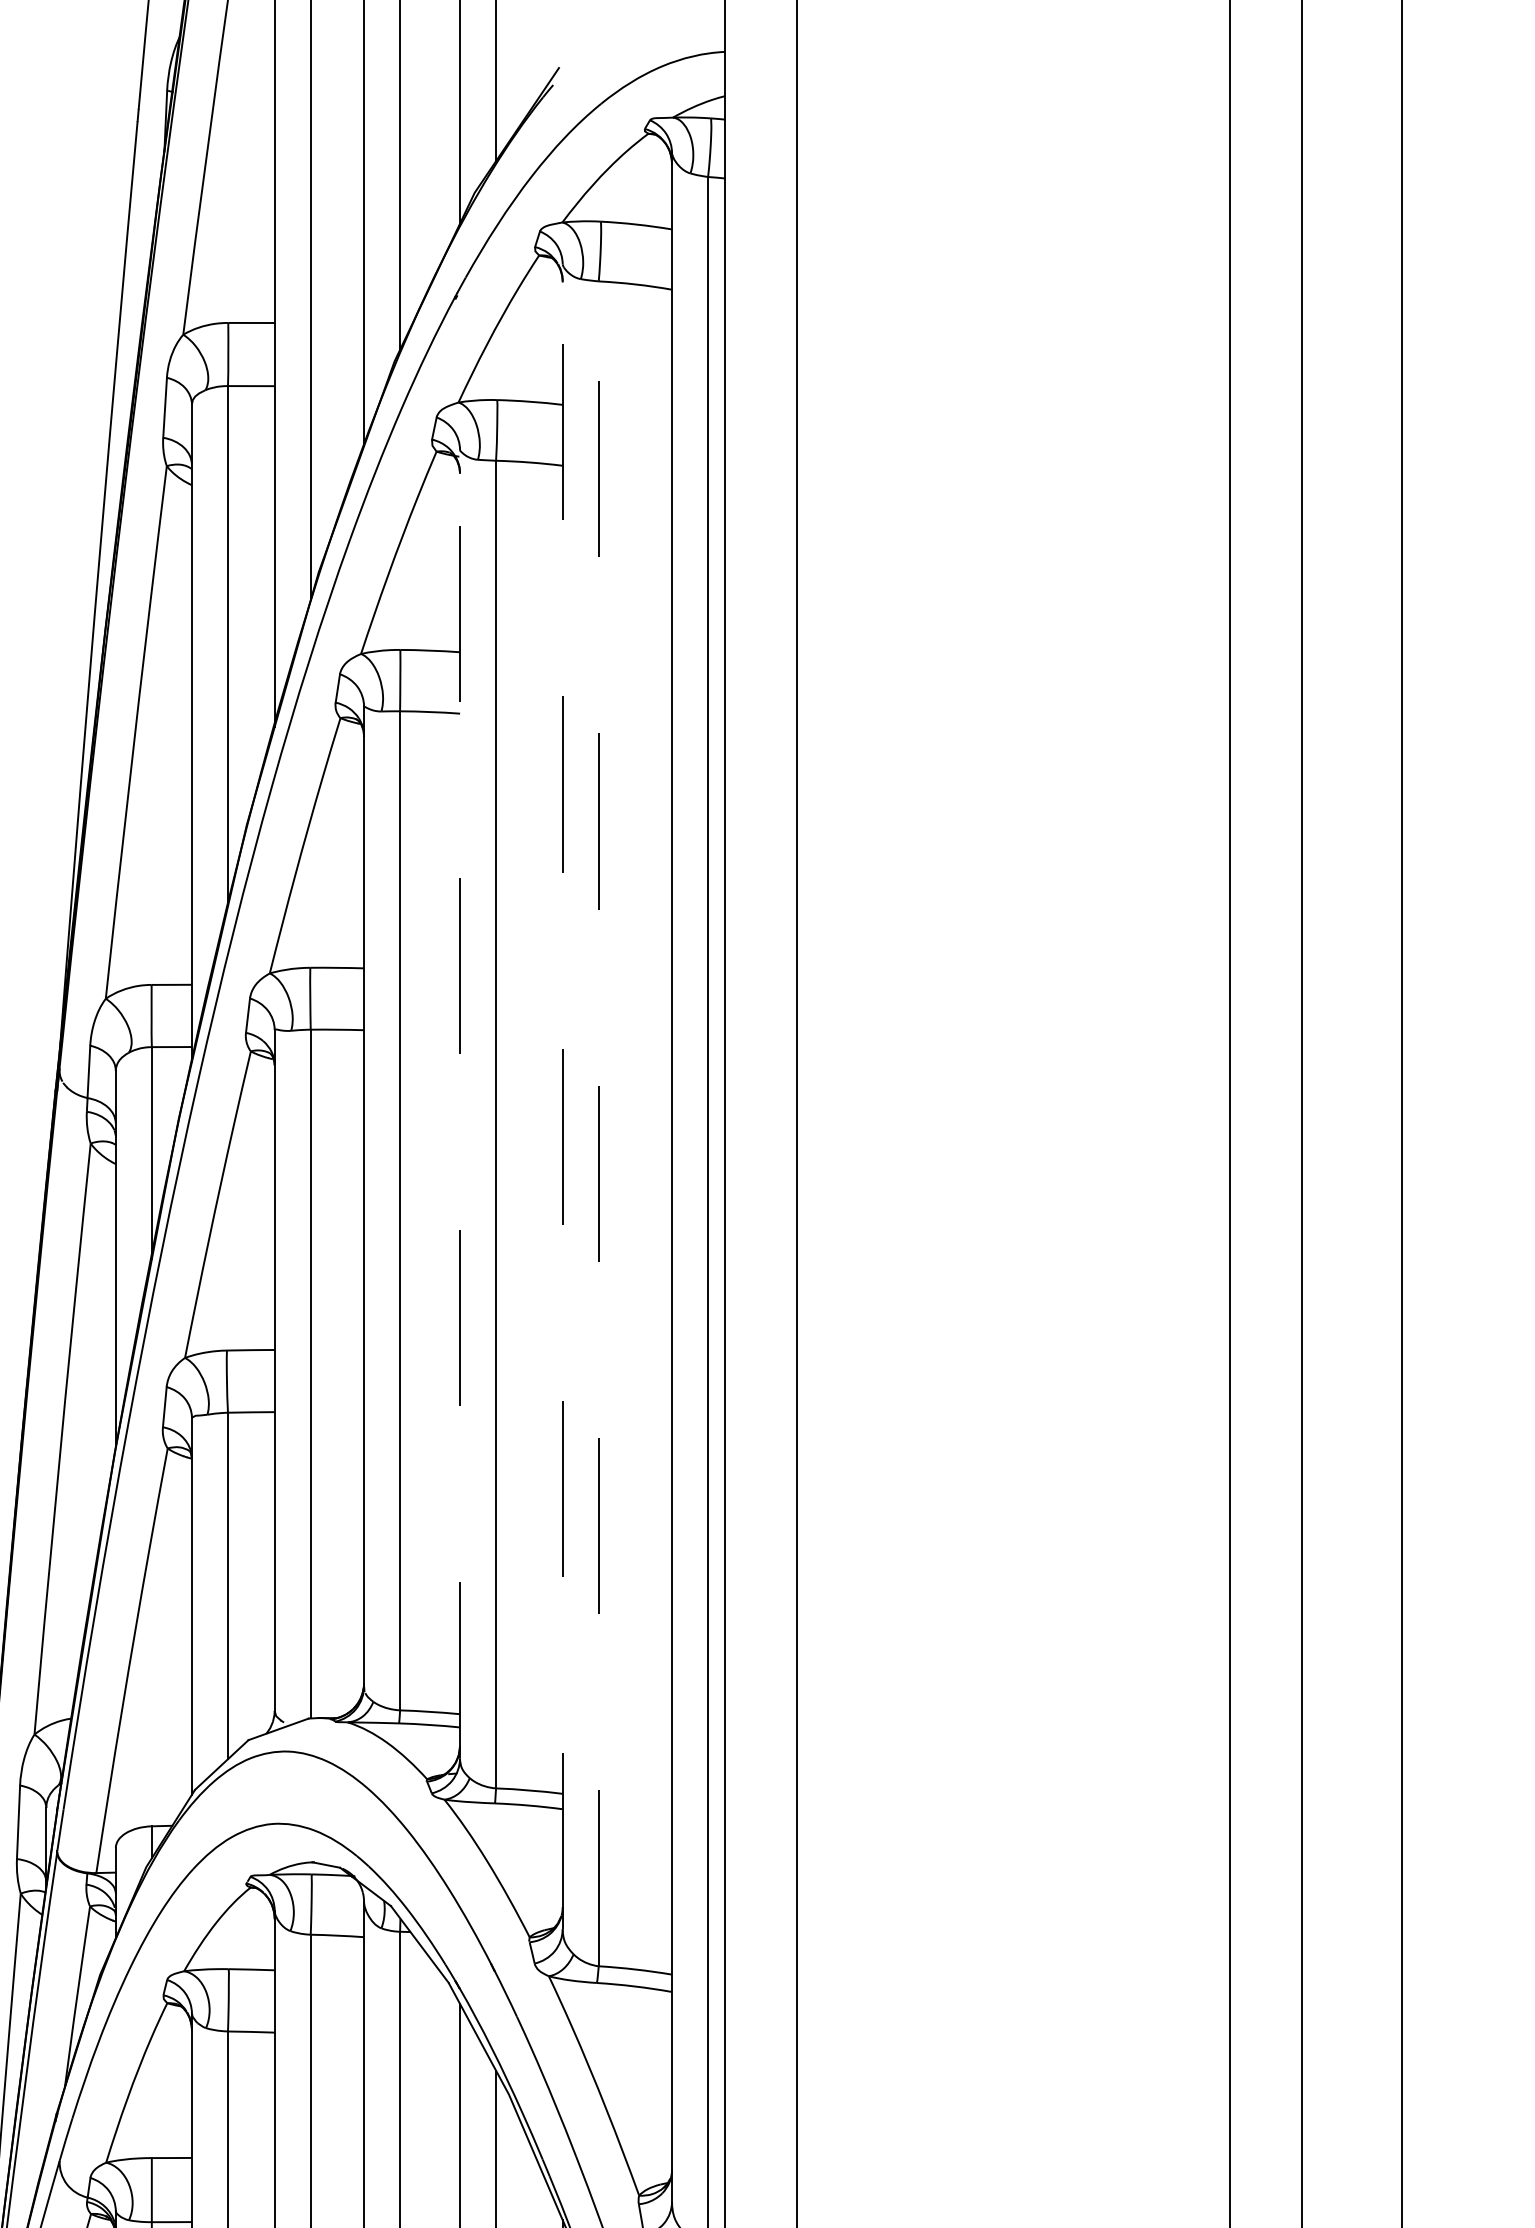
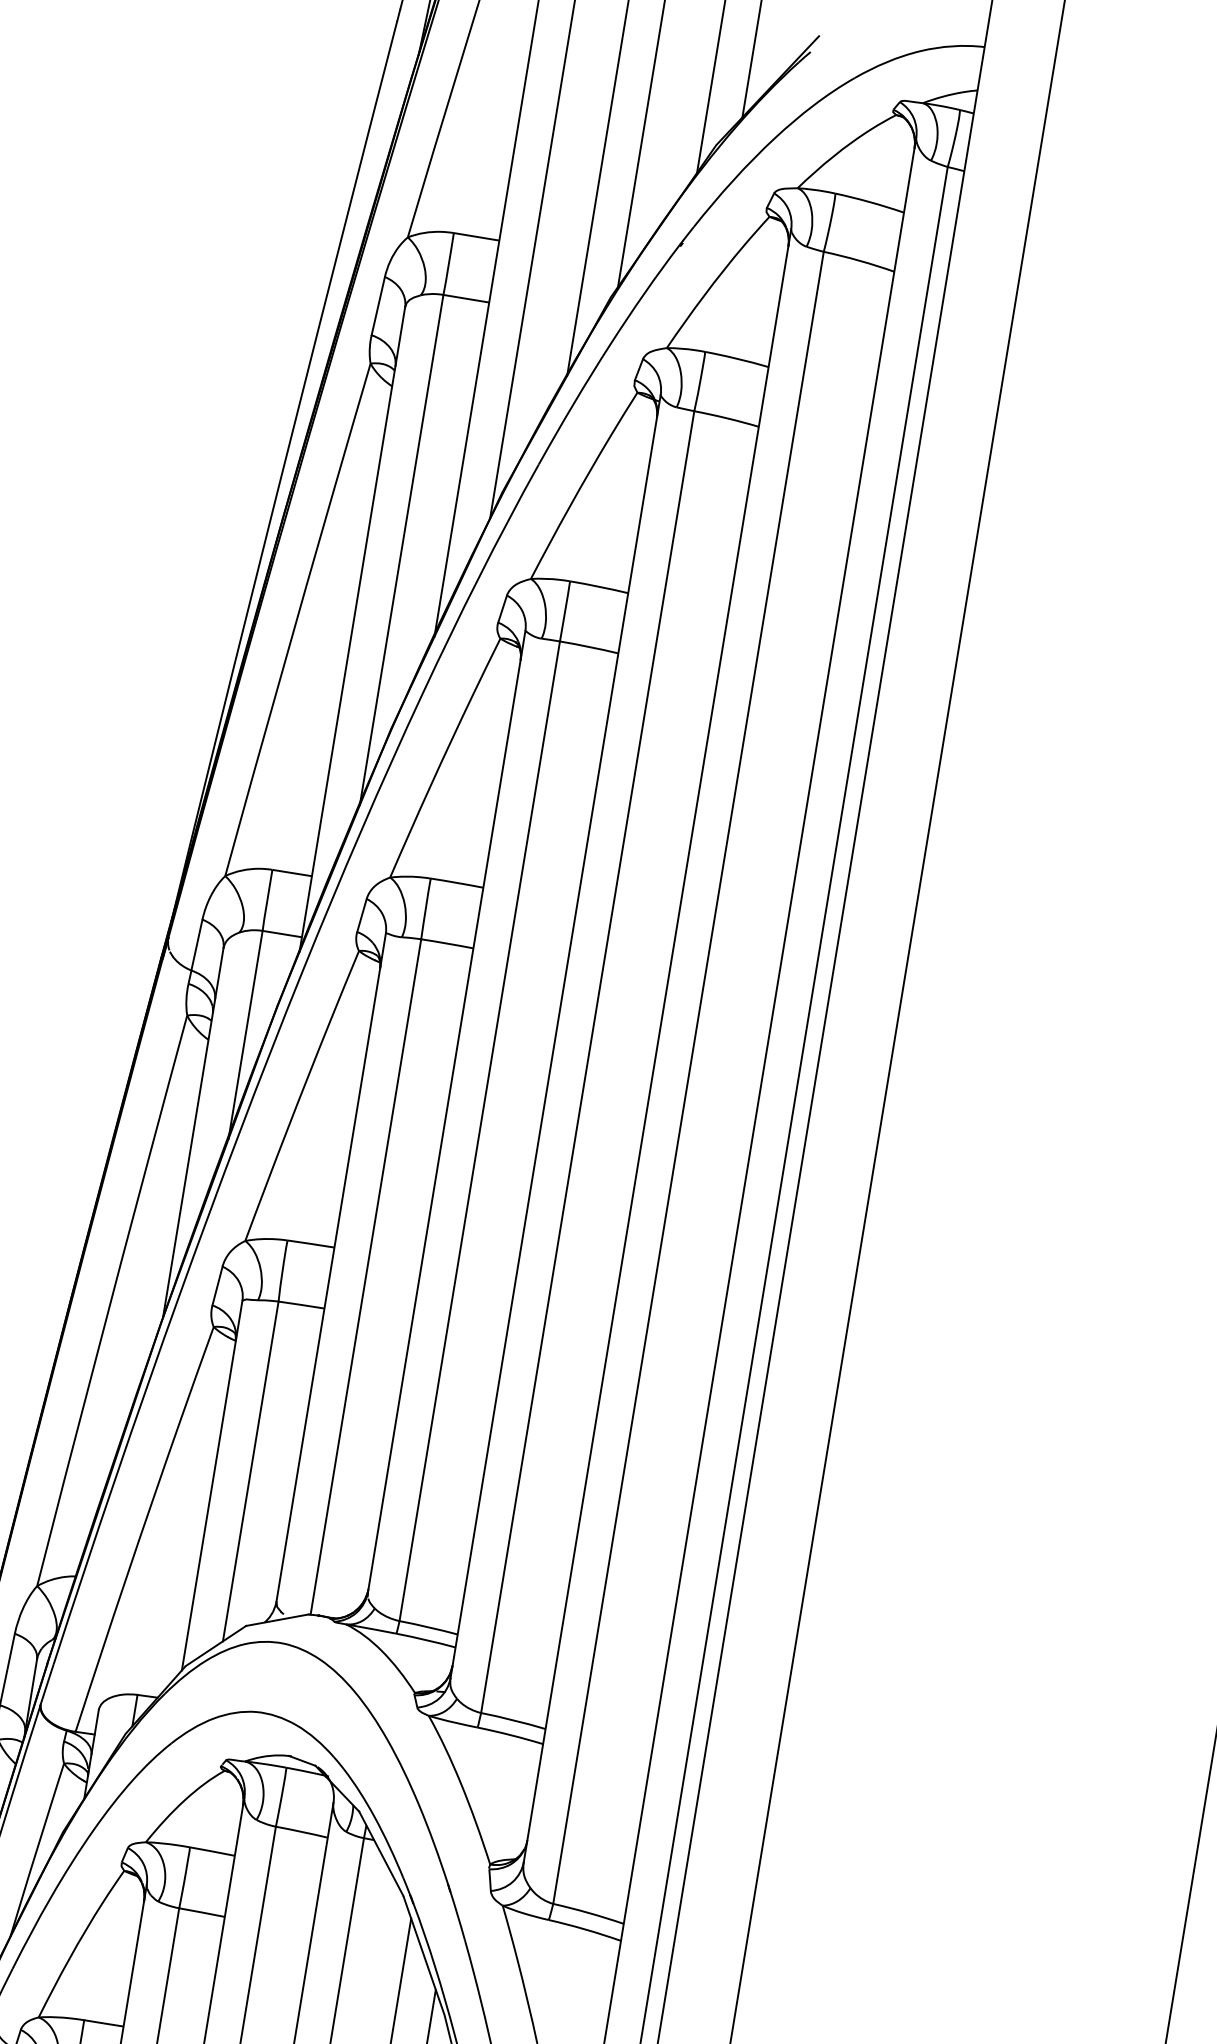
line: (562, 1096) -> (657, 1045), dashed -> solid
line: (460, 1103) -> (556, 1035), dashed -> solid
line: (598, 1123) -> (688, 1077), dashed -> solid

